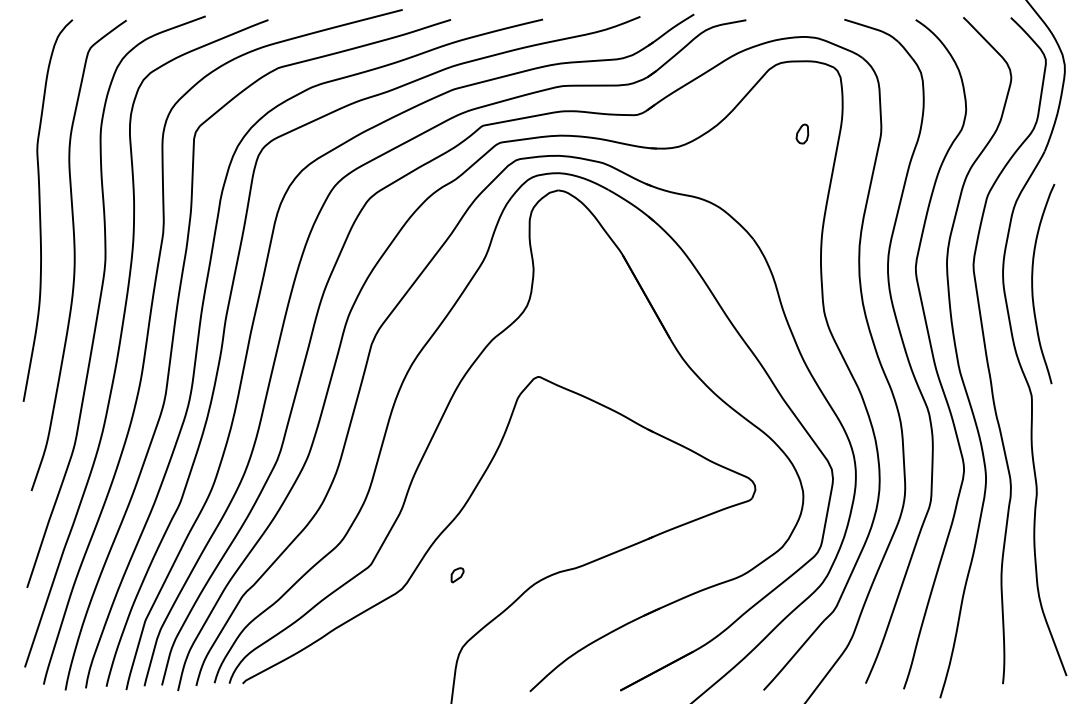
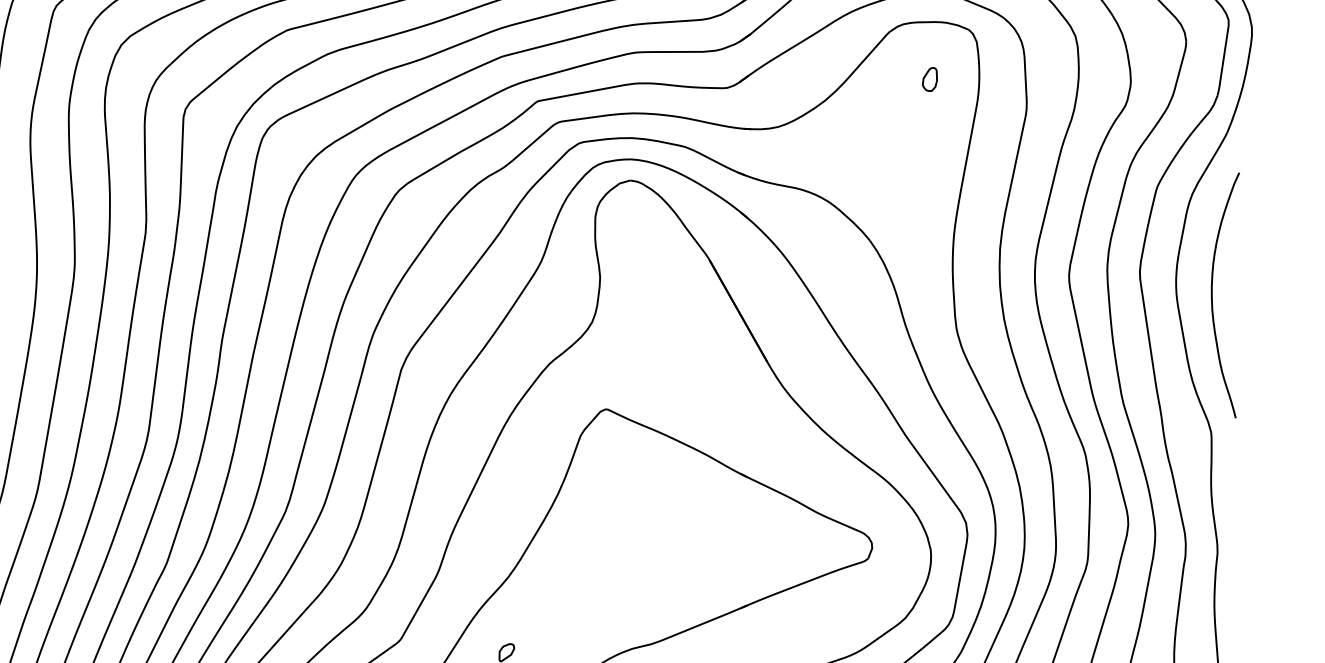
part: (802, 133) -> (930, 78), moved

